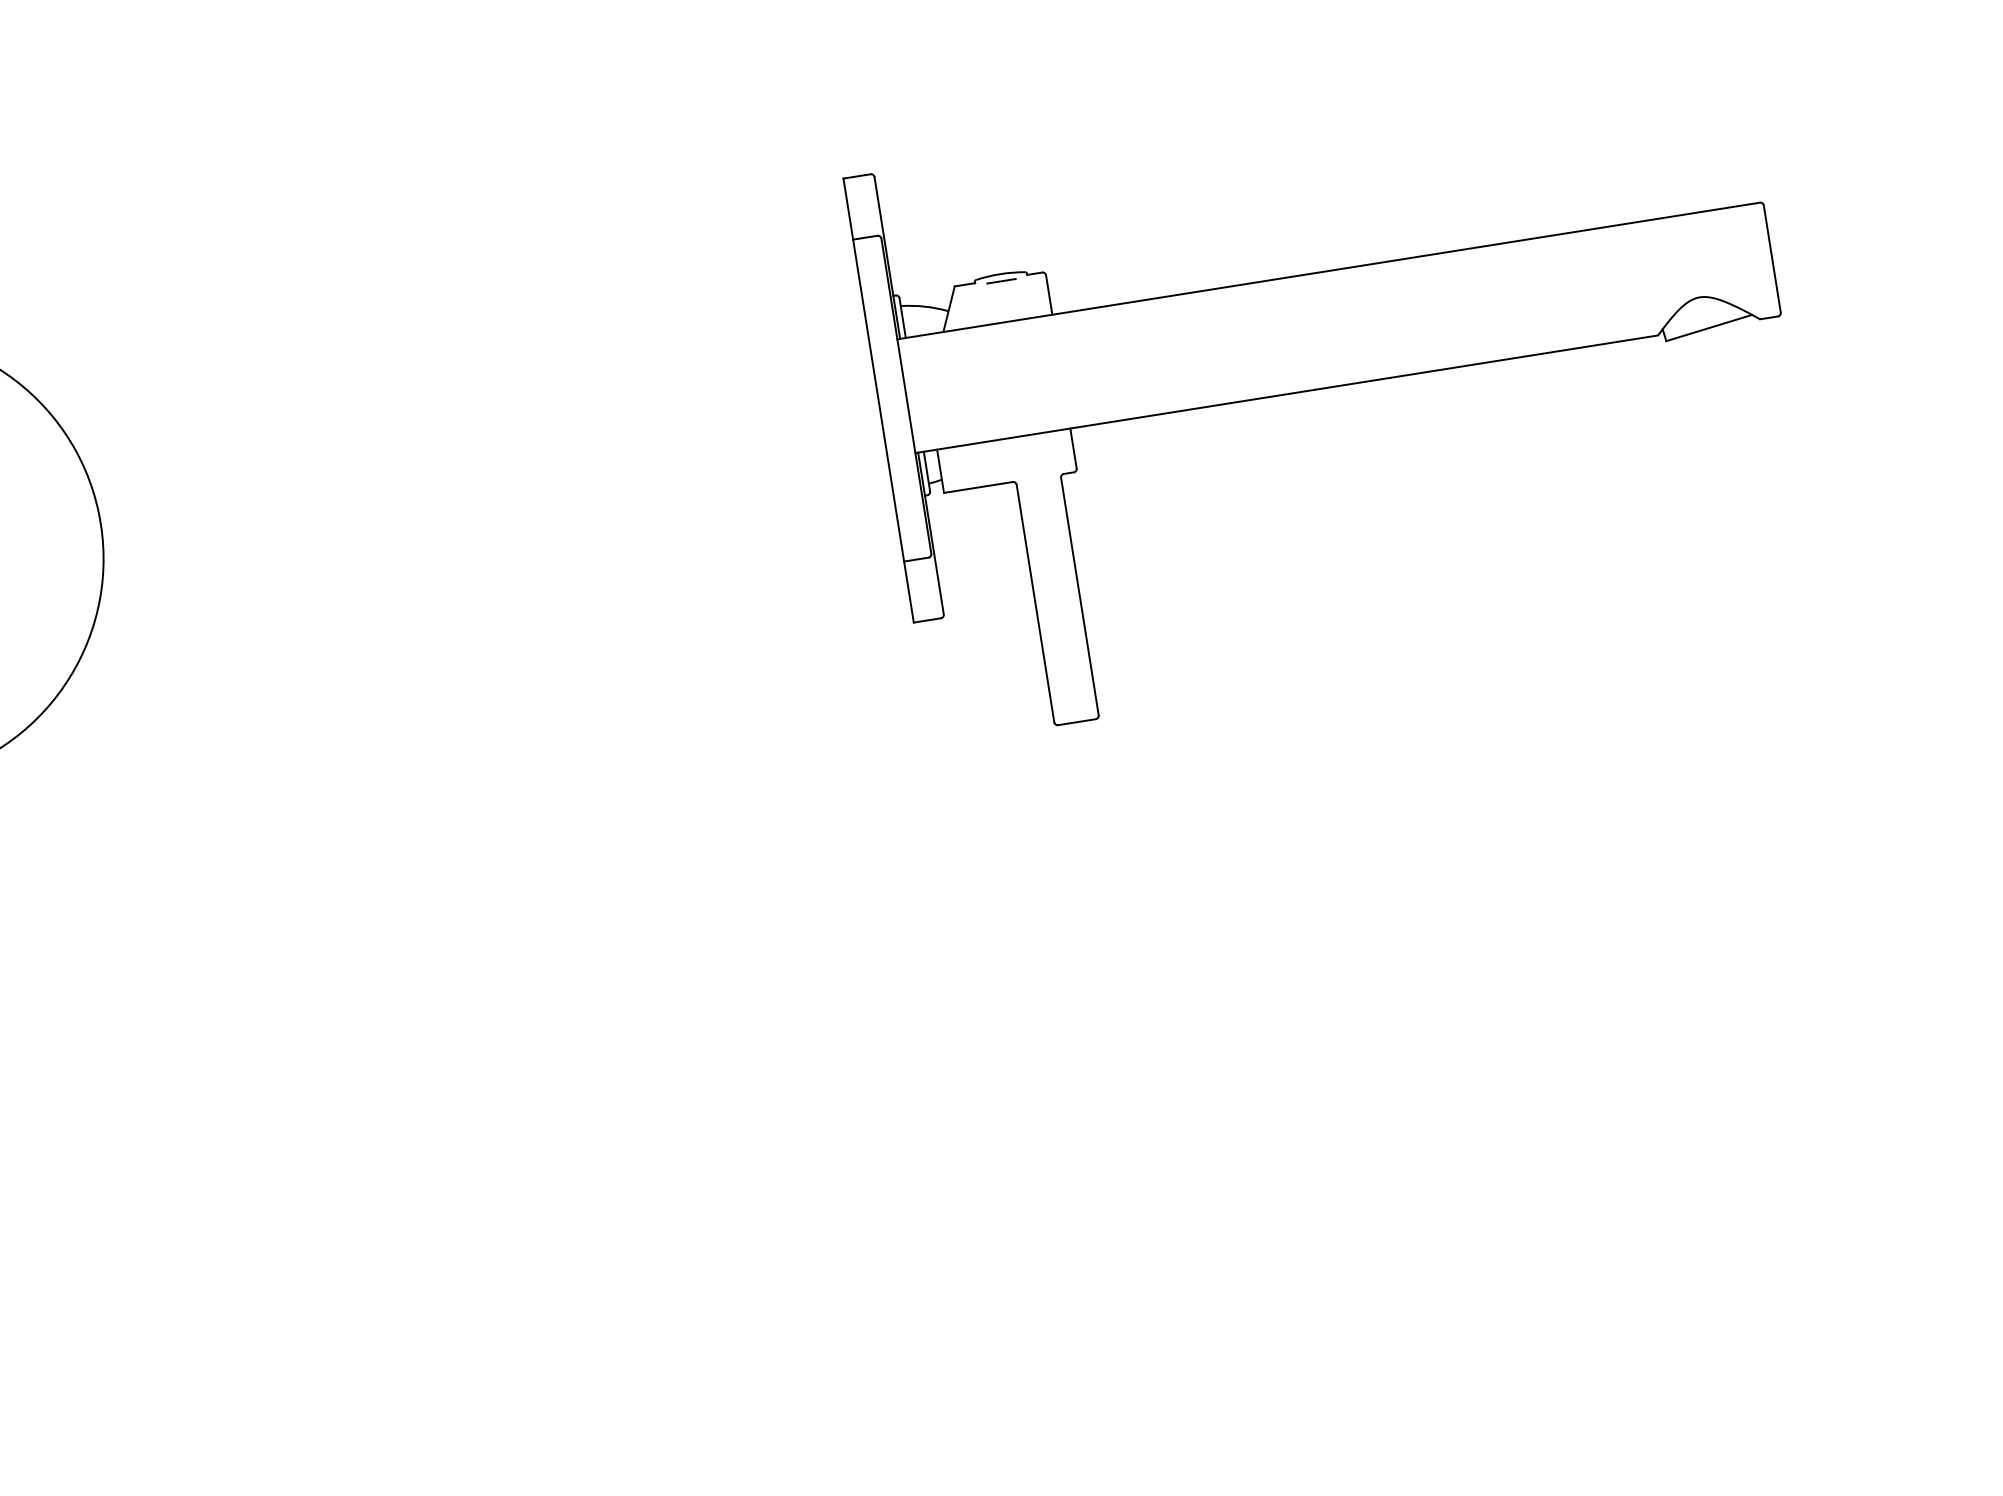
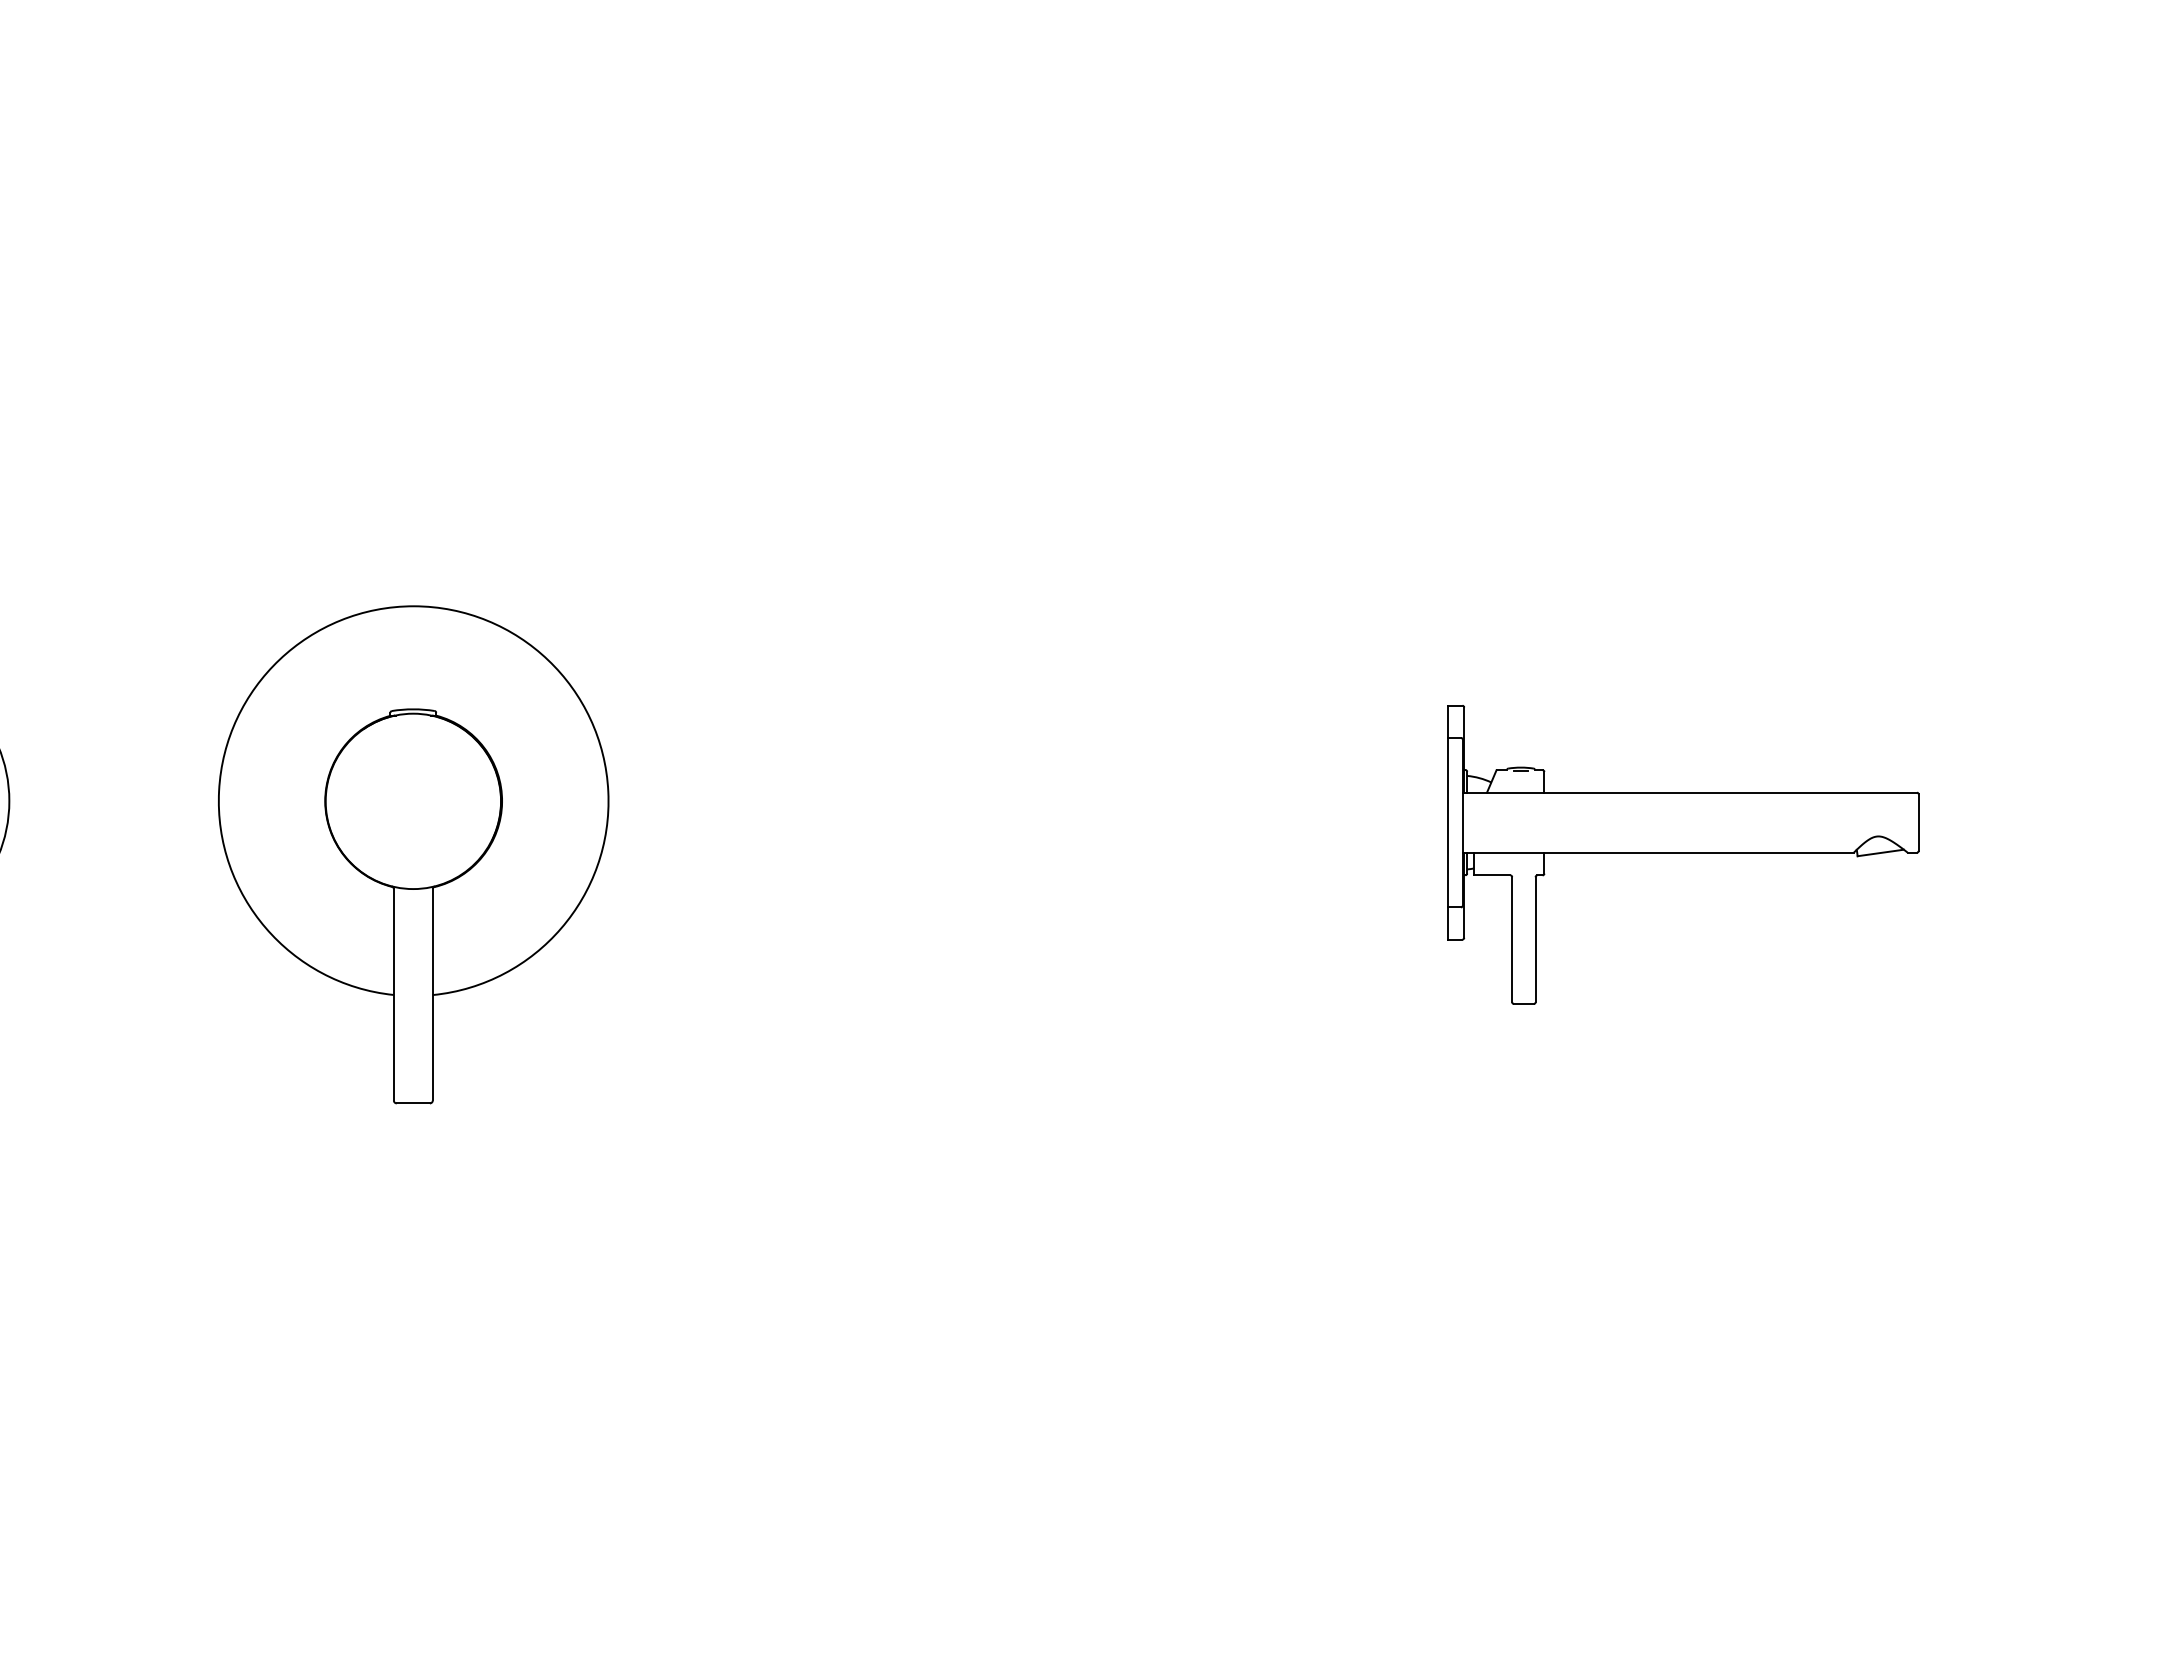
part: (1335, 390) -> (1683, 854), size x0.6

